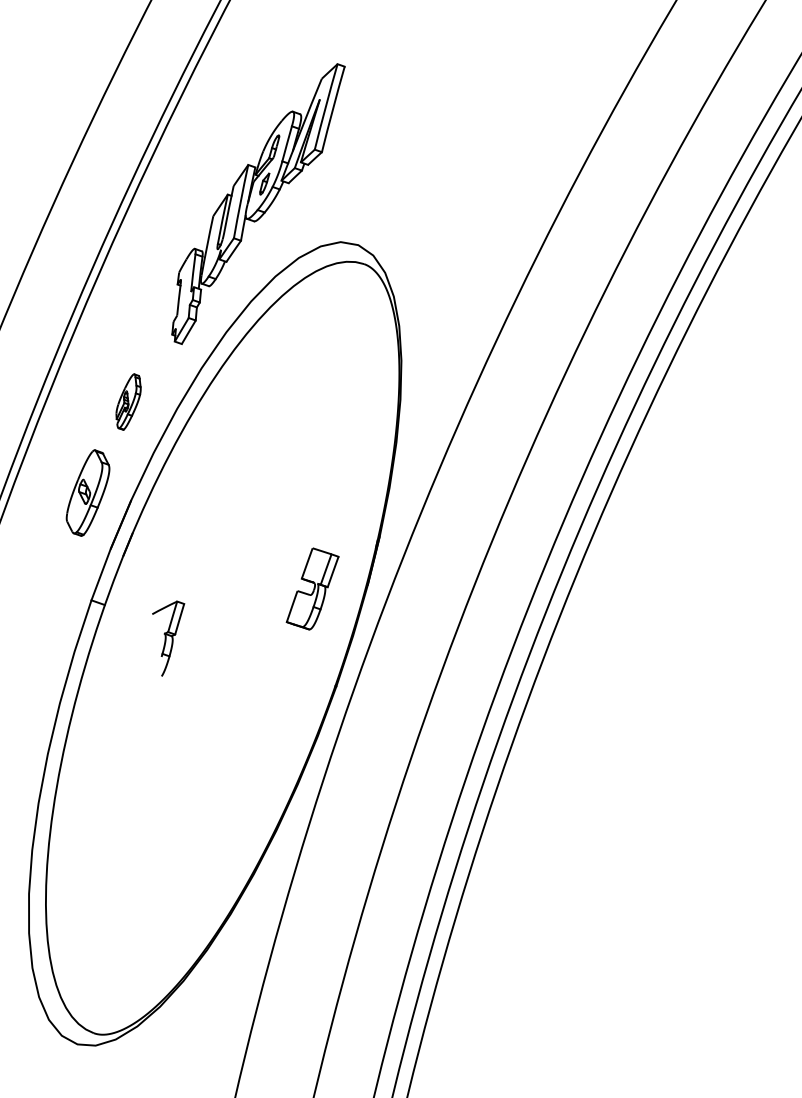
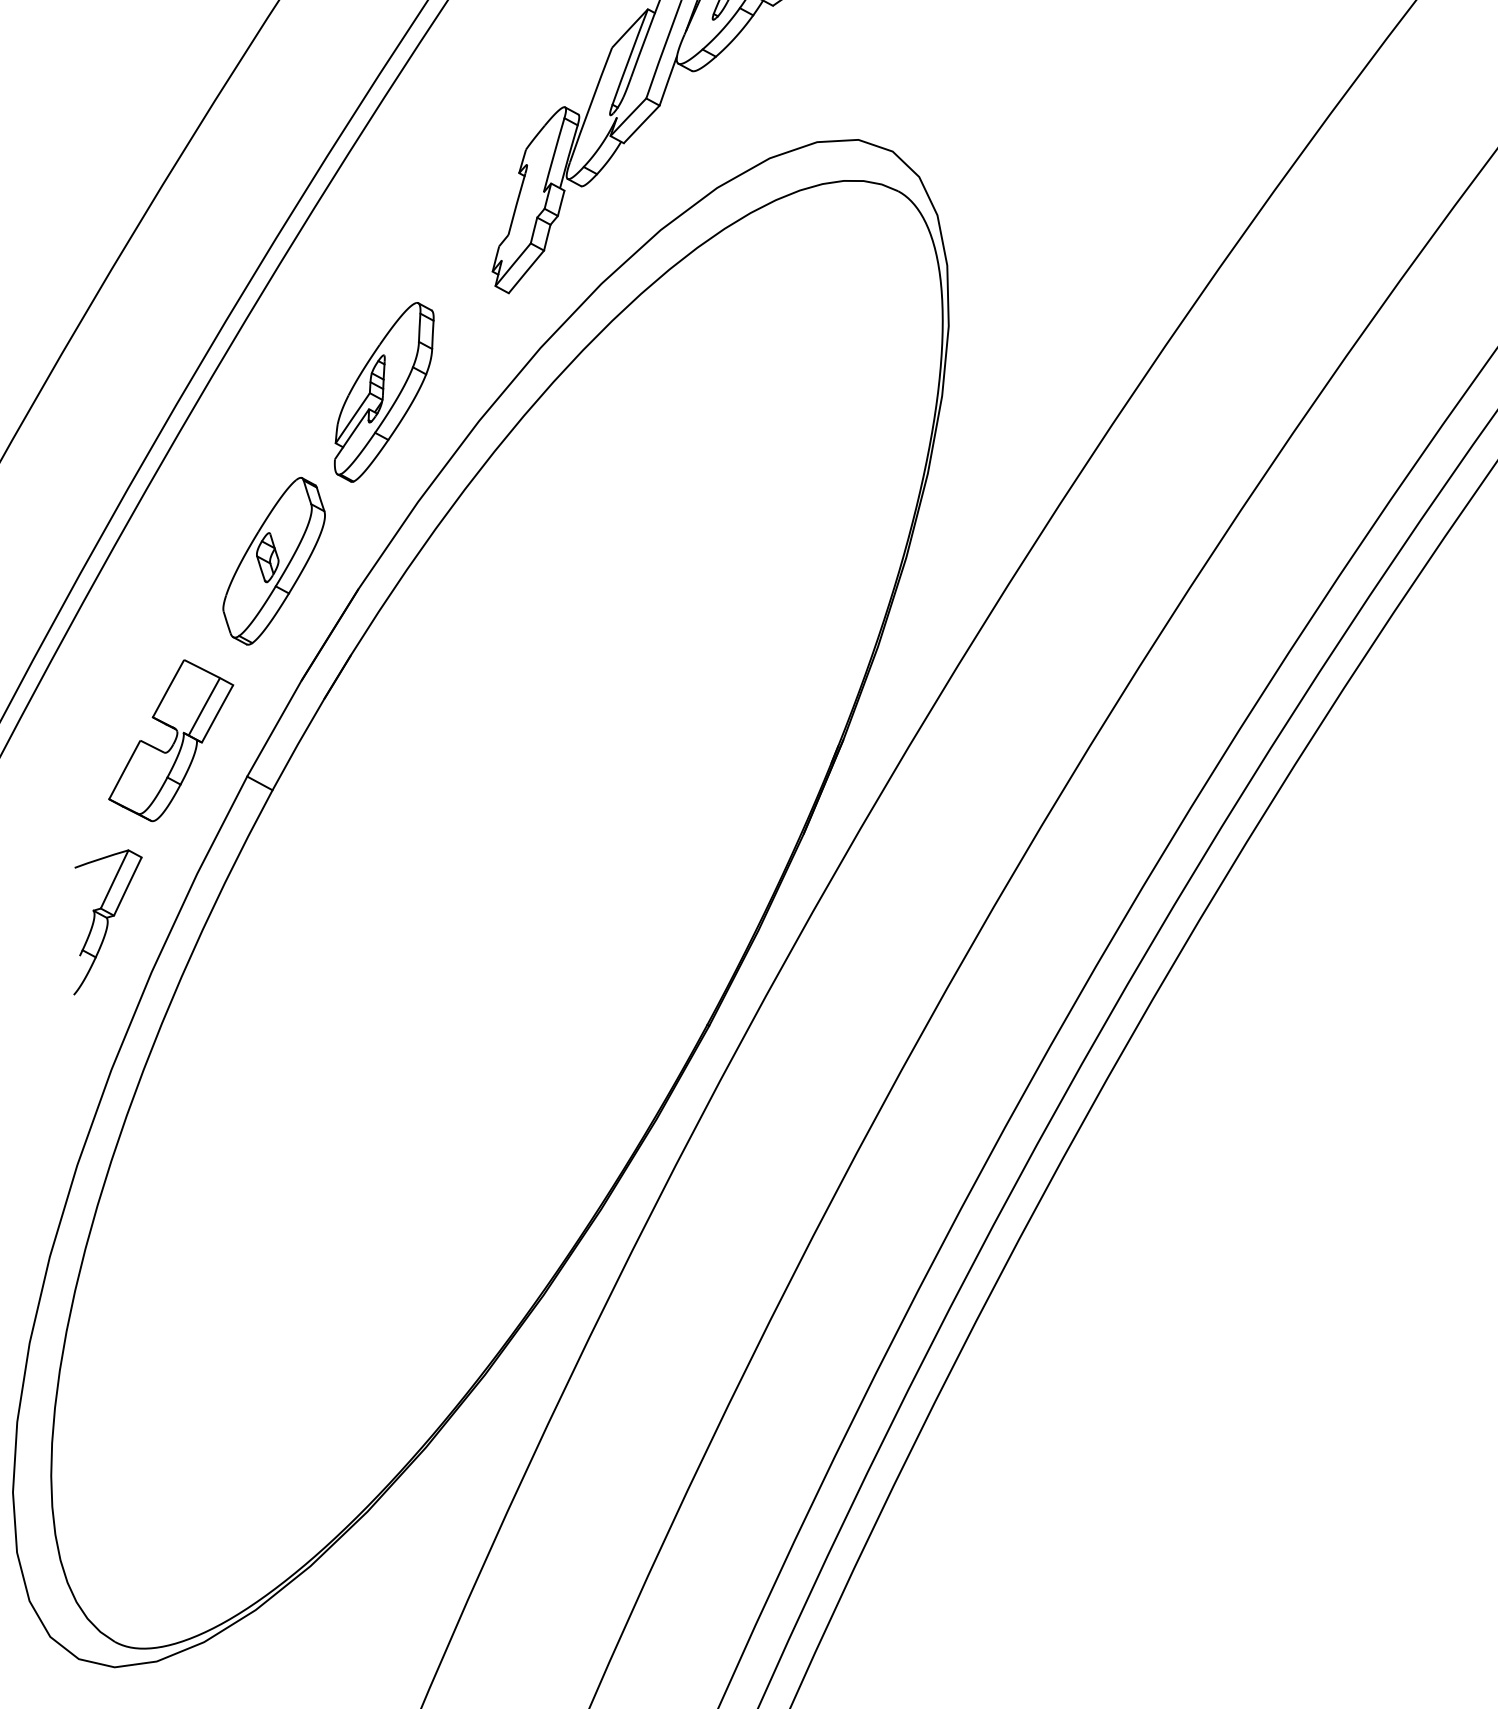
part: (128, 401) -> (384, 391), size x1.67
part: (312, 588) -> (171, 740), moved
part: (168, 638) -> (99, 921), moved

